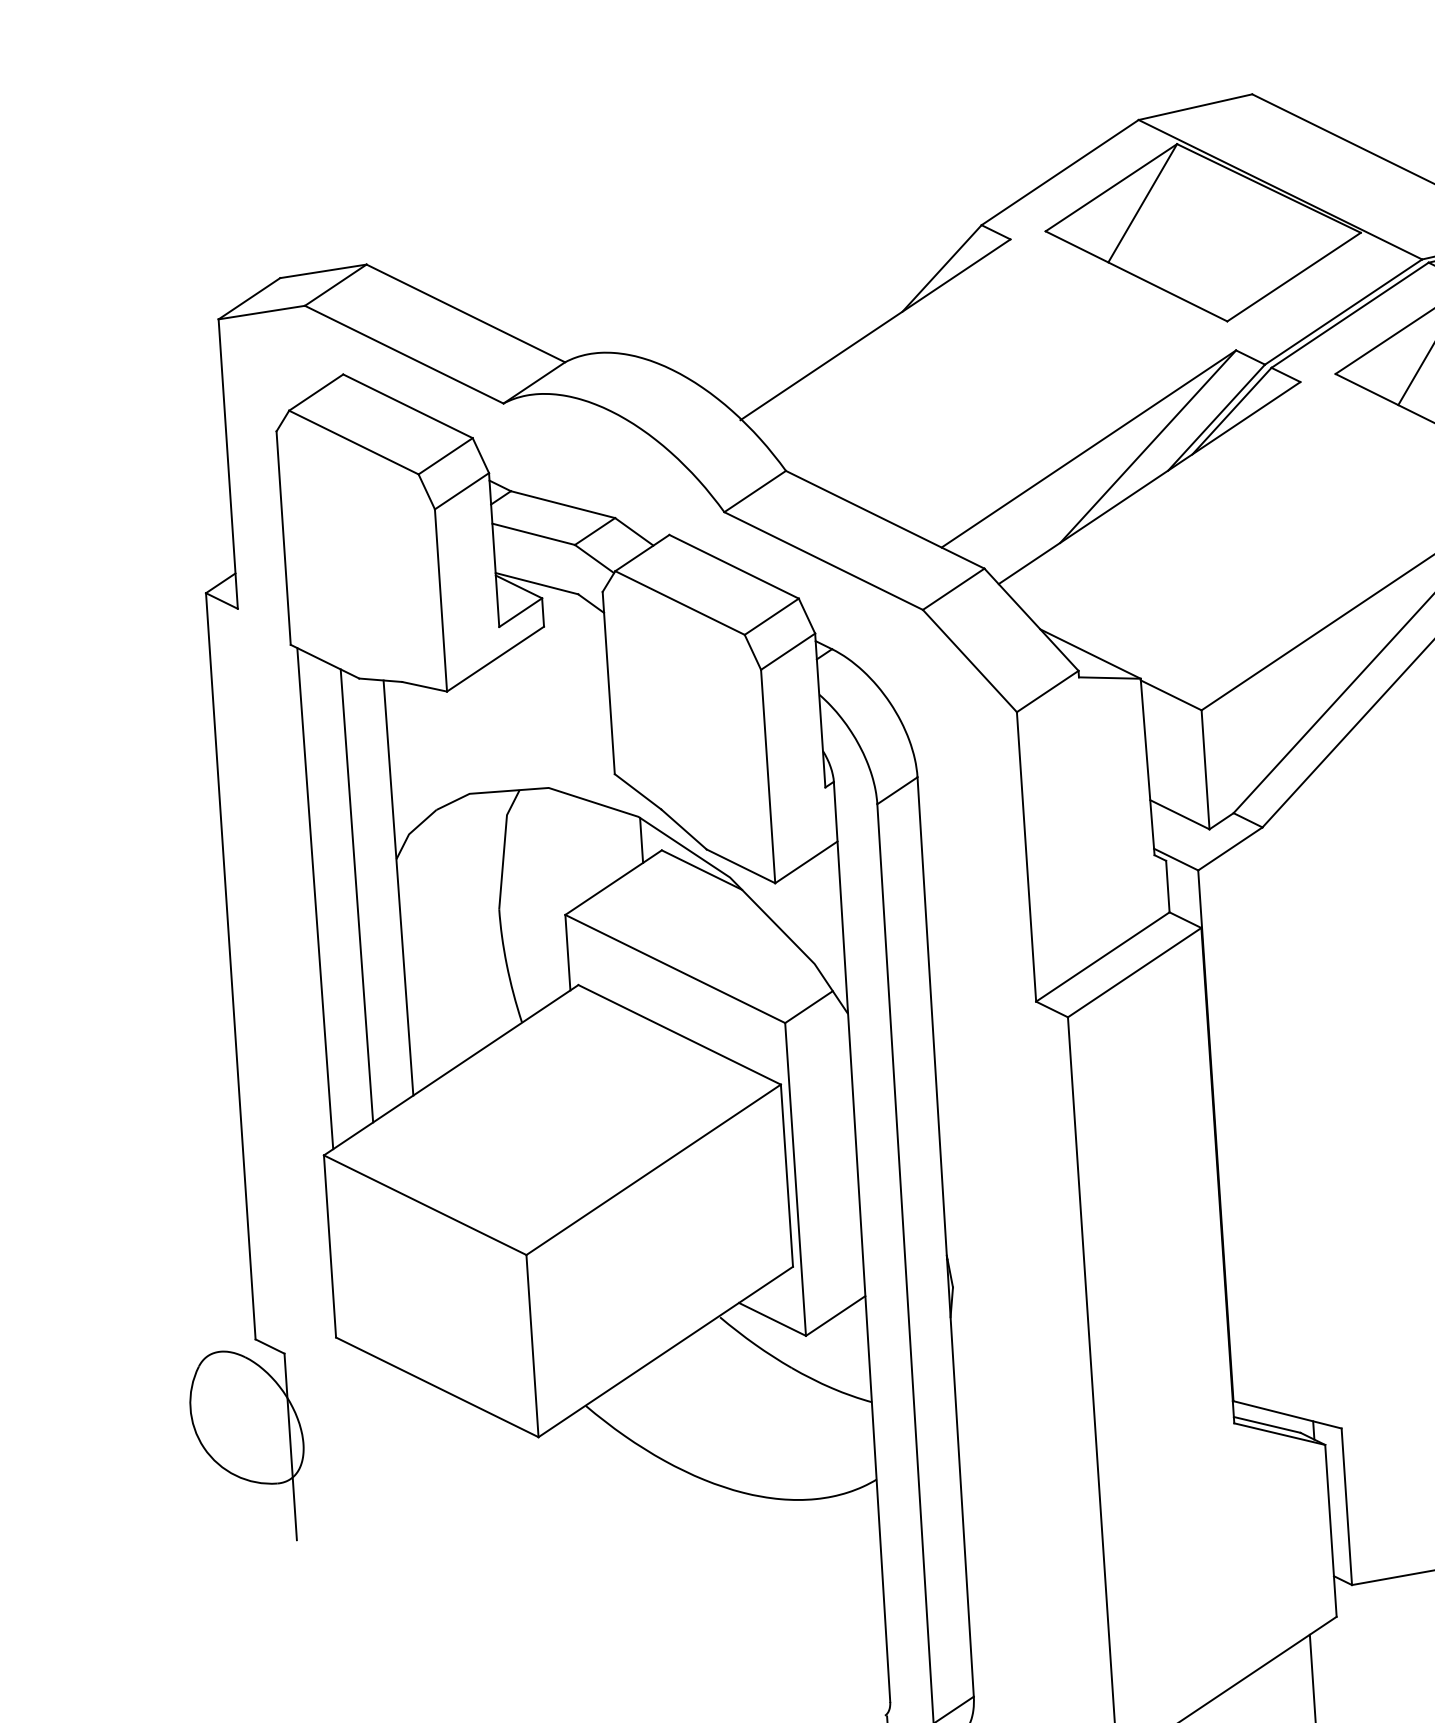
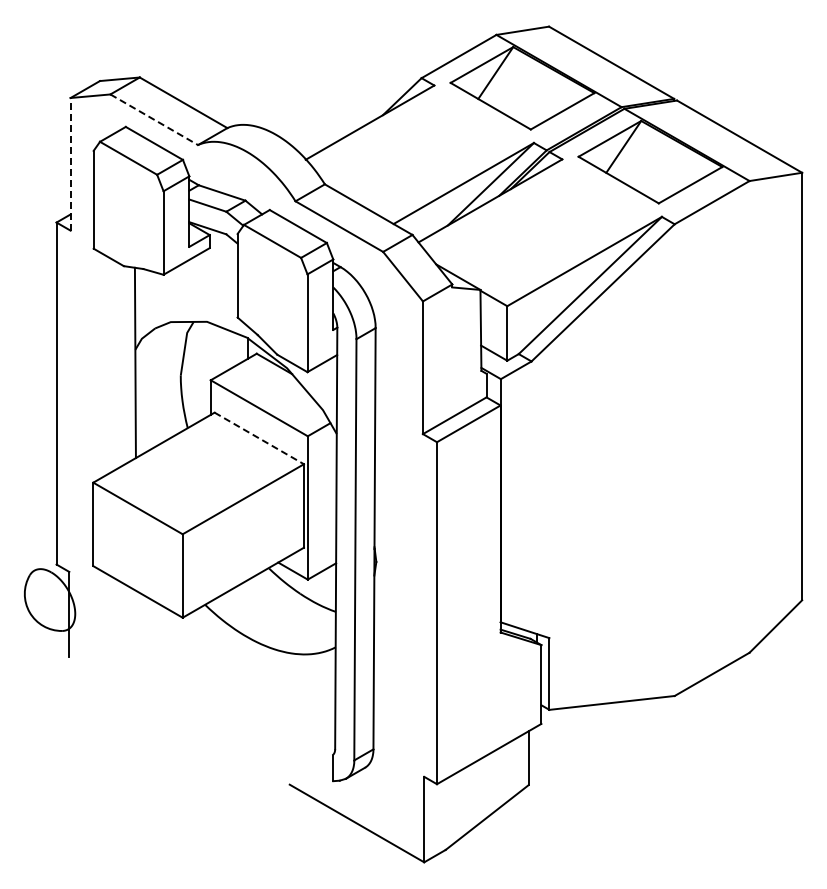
line: (404, 354) -> (154, 119), solid -> dashed
line: (227, 462) -> (70, 163), solid -> dashed
line: (355, 896) -> (115, 365), removed
line: (313, 899) -> (96, 365), removed
line: (680, 1034) -> (259, 438), solid -> dashed

